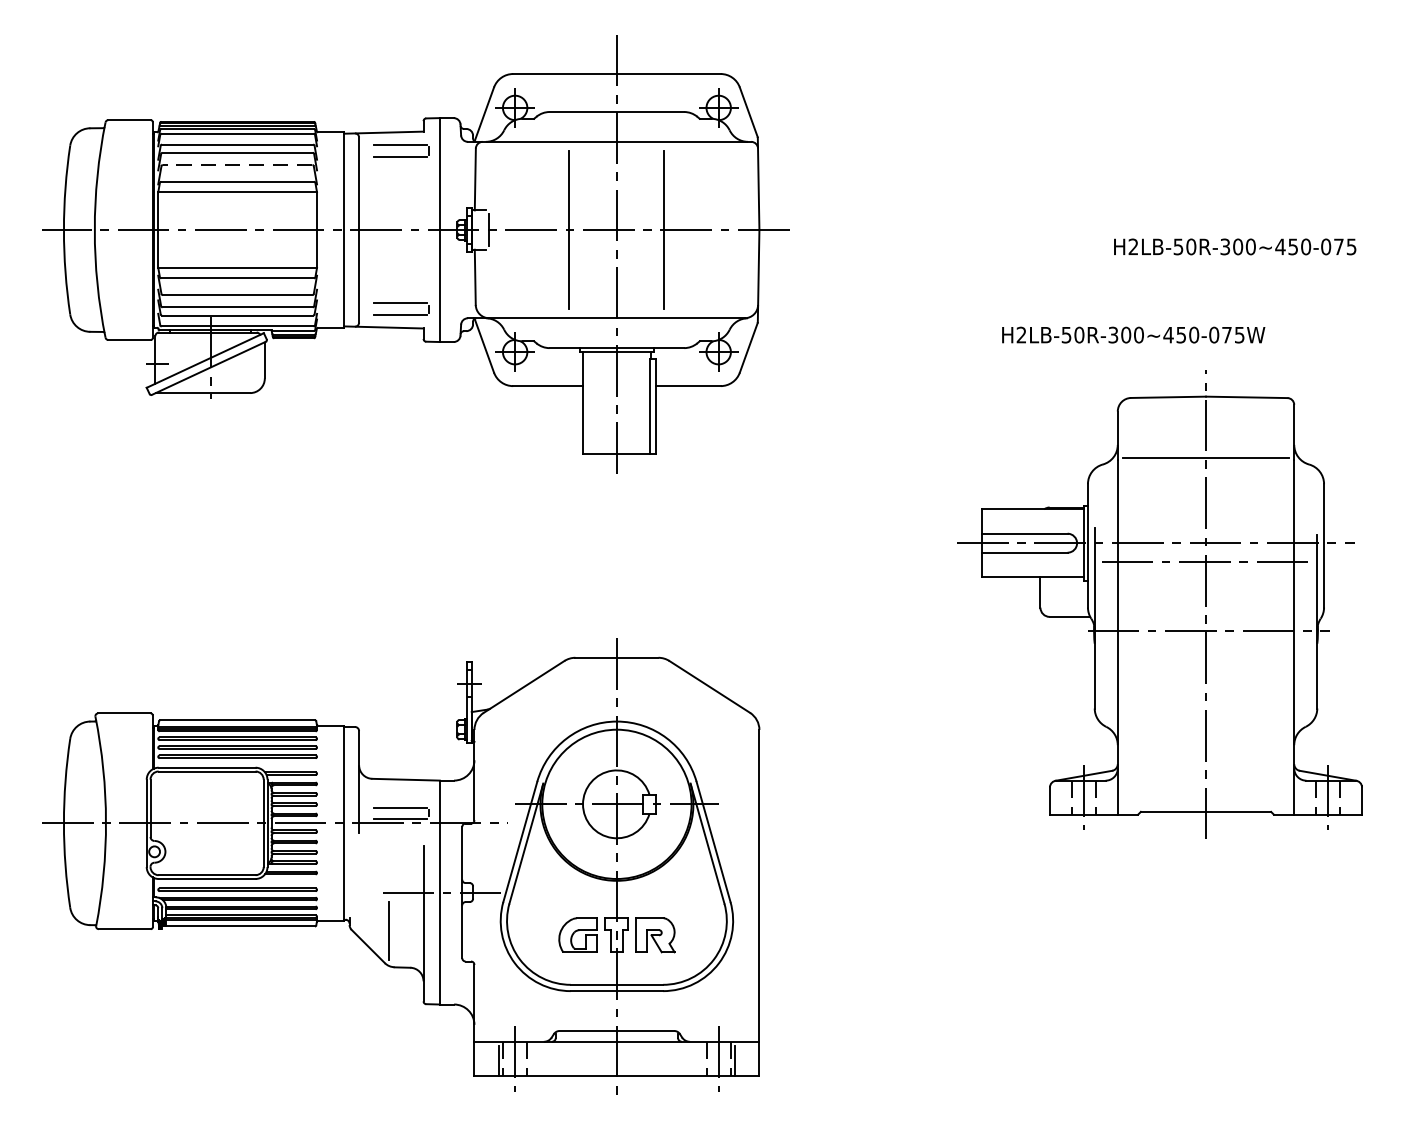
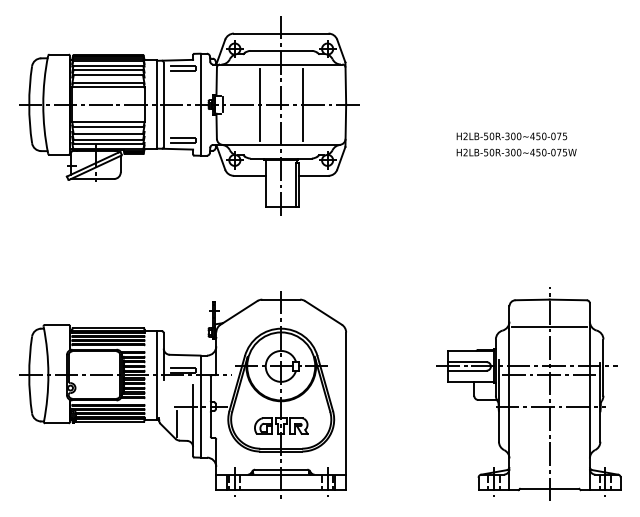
line: (235, 165) -> (107, 75), dashed -> solid
text: (1234, 247) -> (511, 136), moved
part: (1159, 602) -> (528, 393), moved

